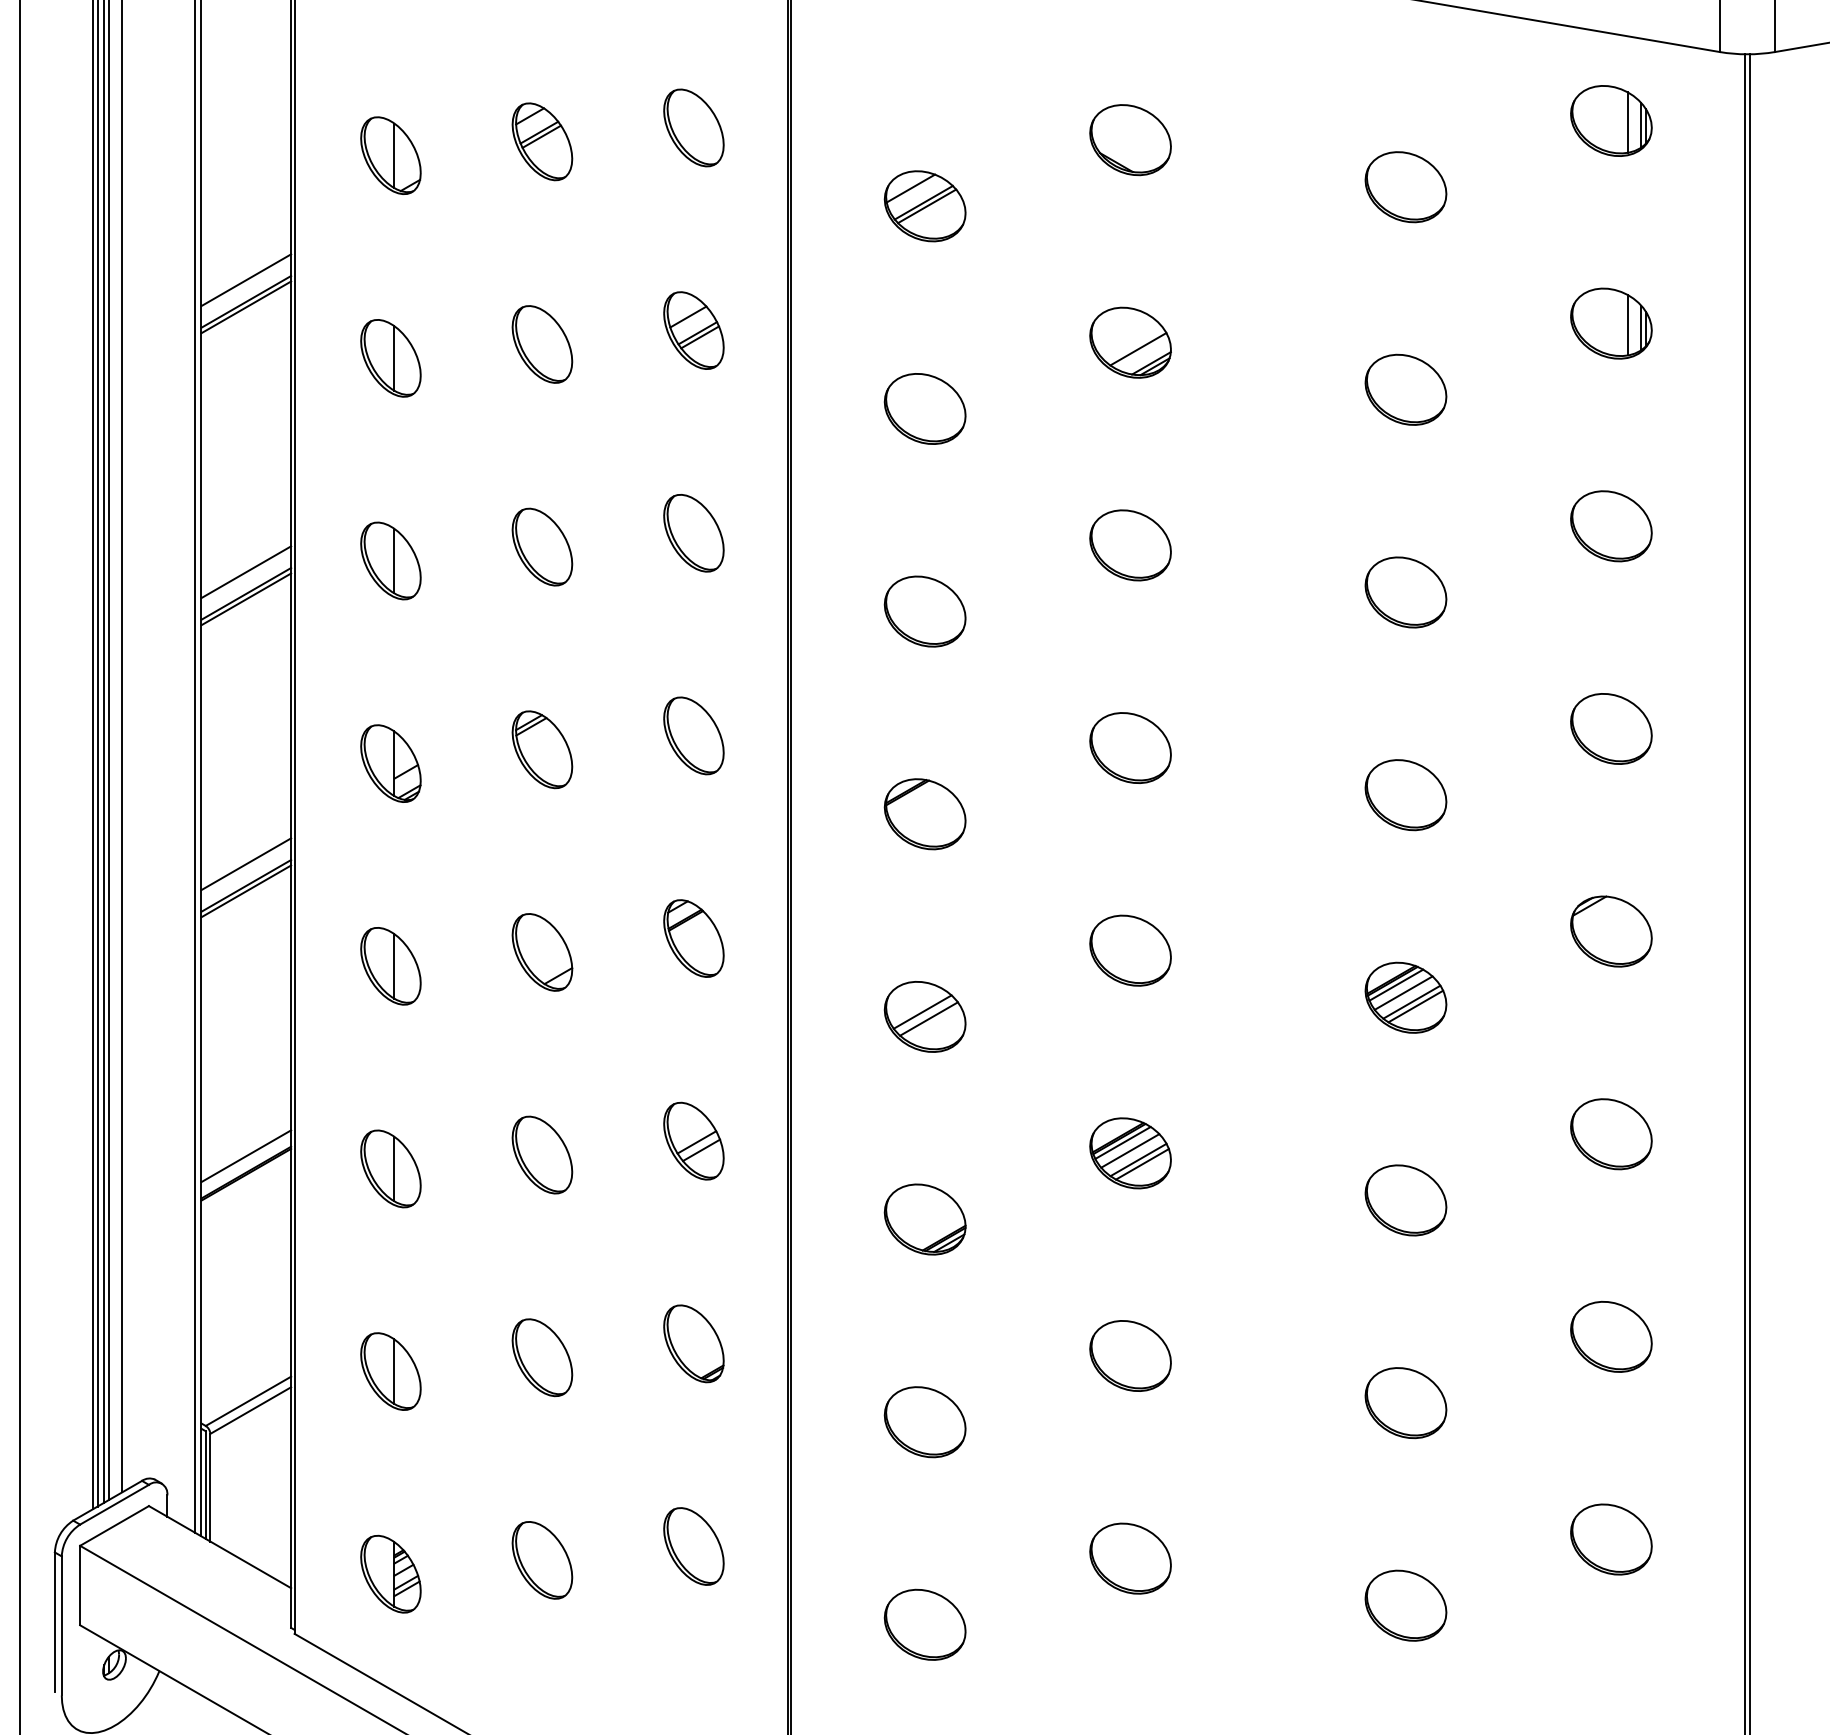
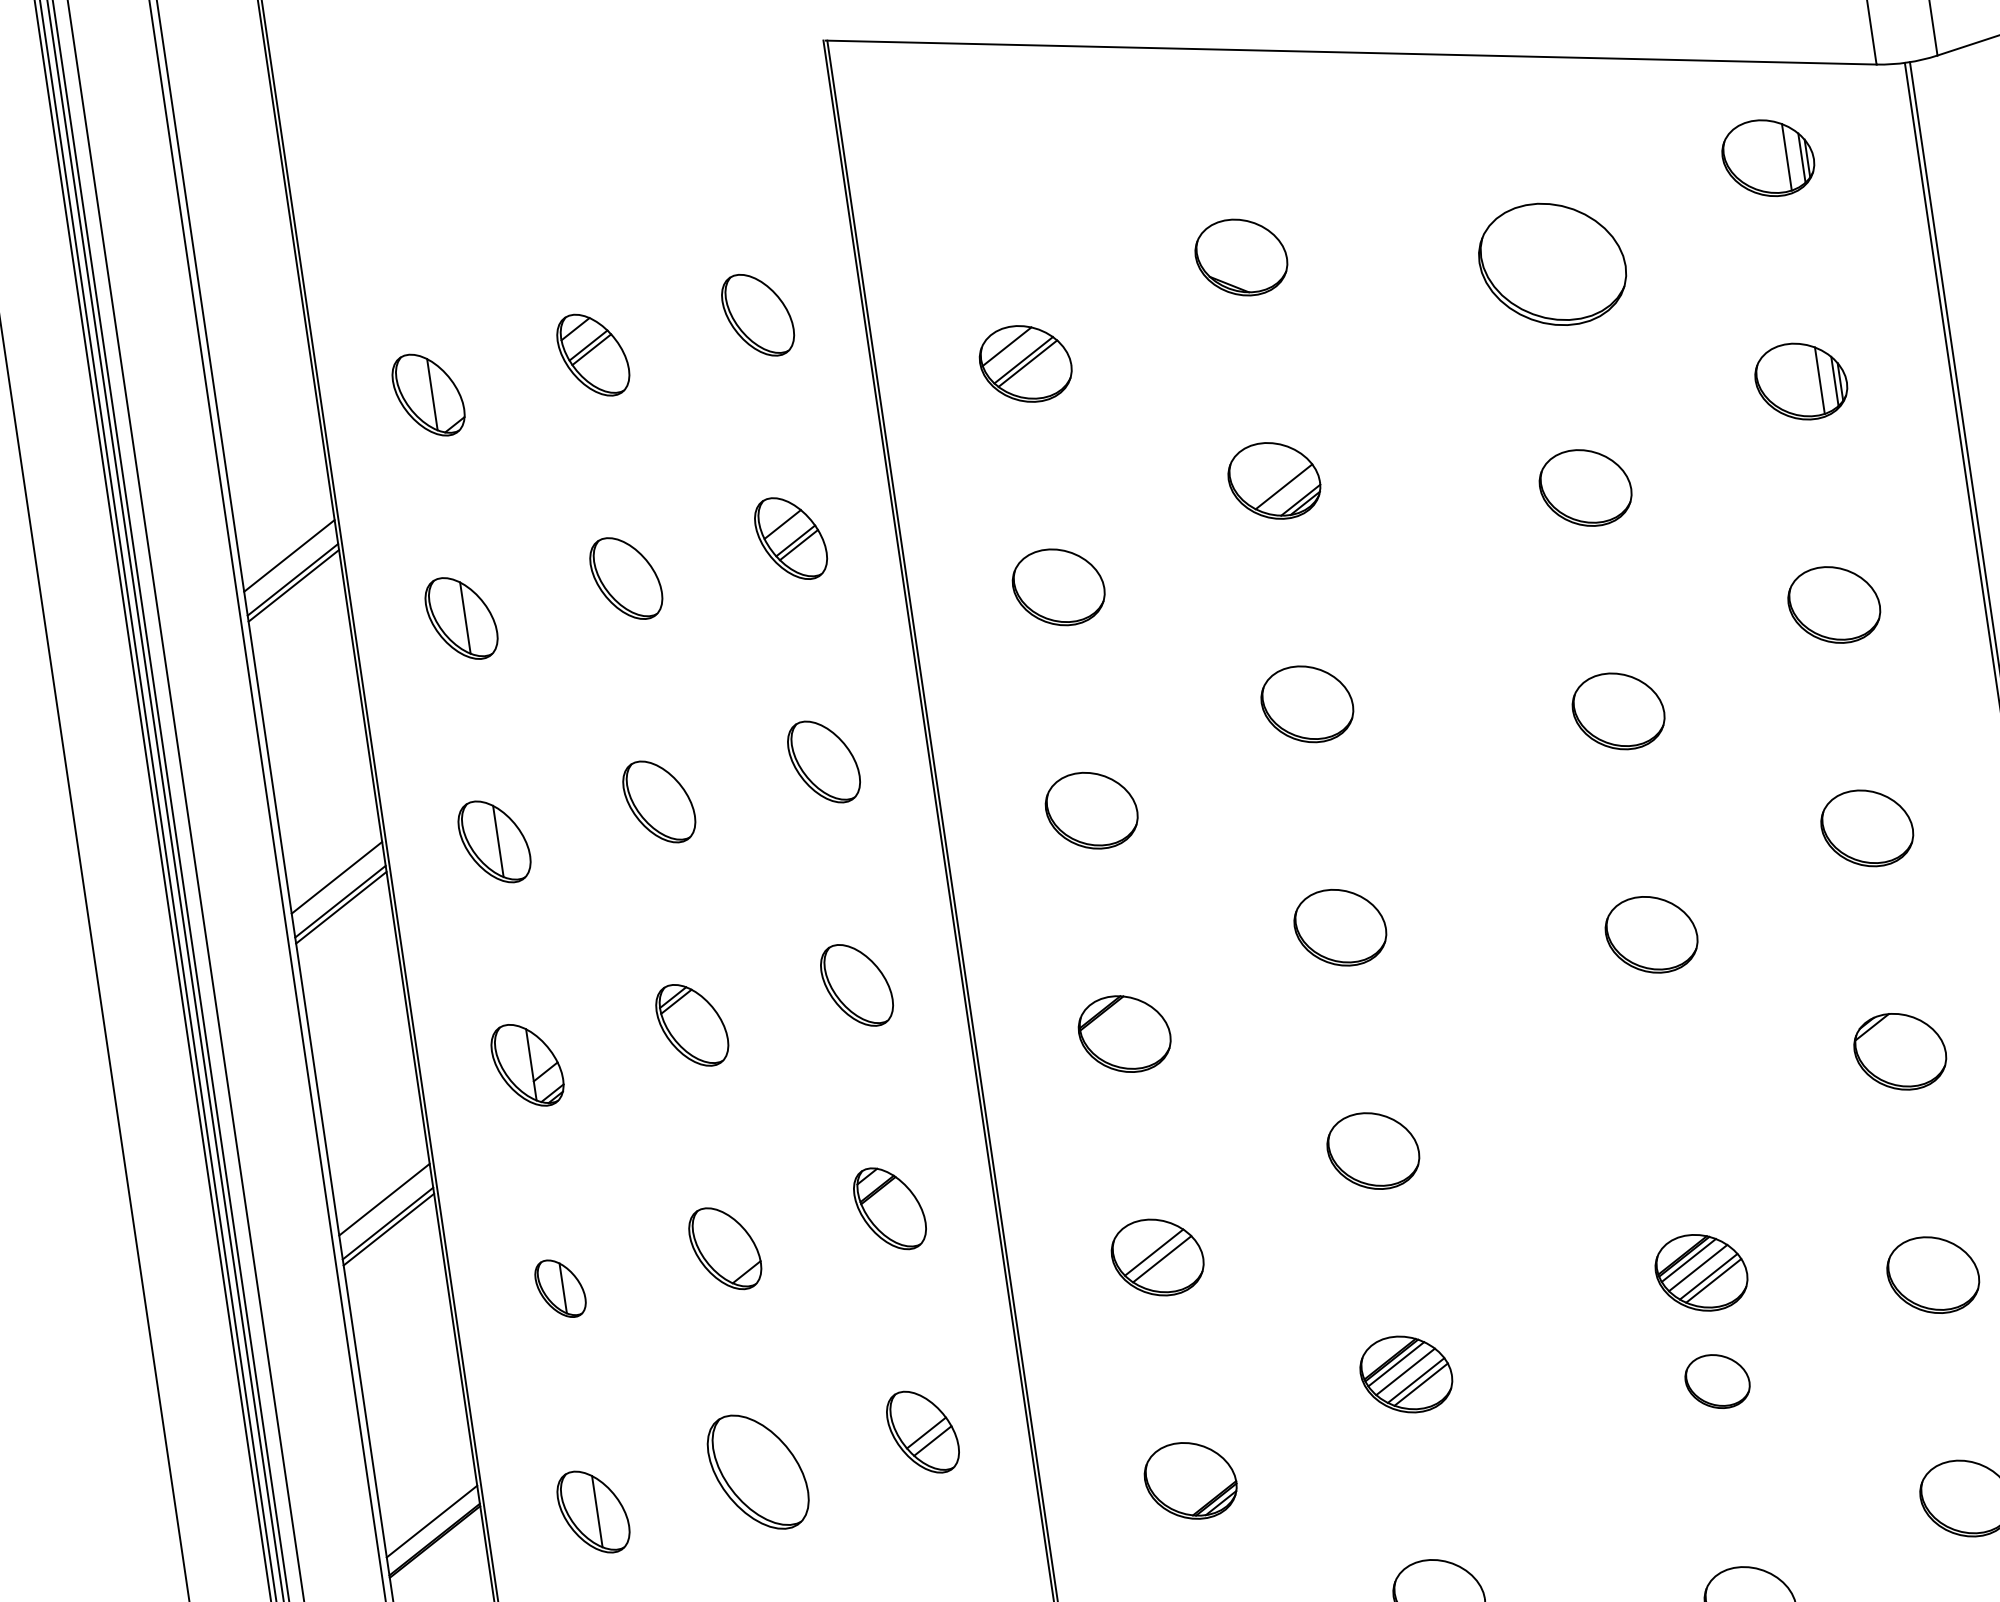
part: (1405, 187) -> (1552, 265), size x1.6
part: (390, 966) -> (560, 1288), size x0.7
part: (1405, 997) -> (1700, 1272), moved
part: (542, 1154) -> (758, 1471), size x1.4
part: (1405, 1200) -> (1717, 1381), size x0.7

